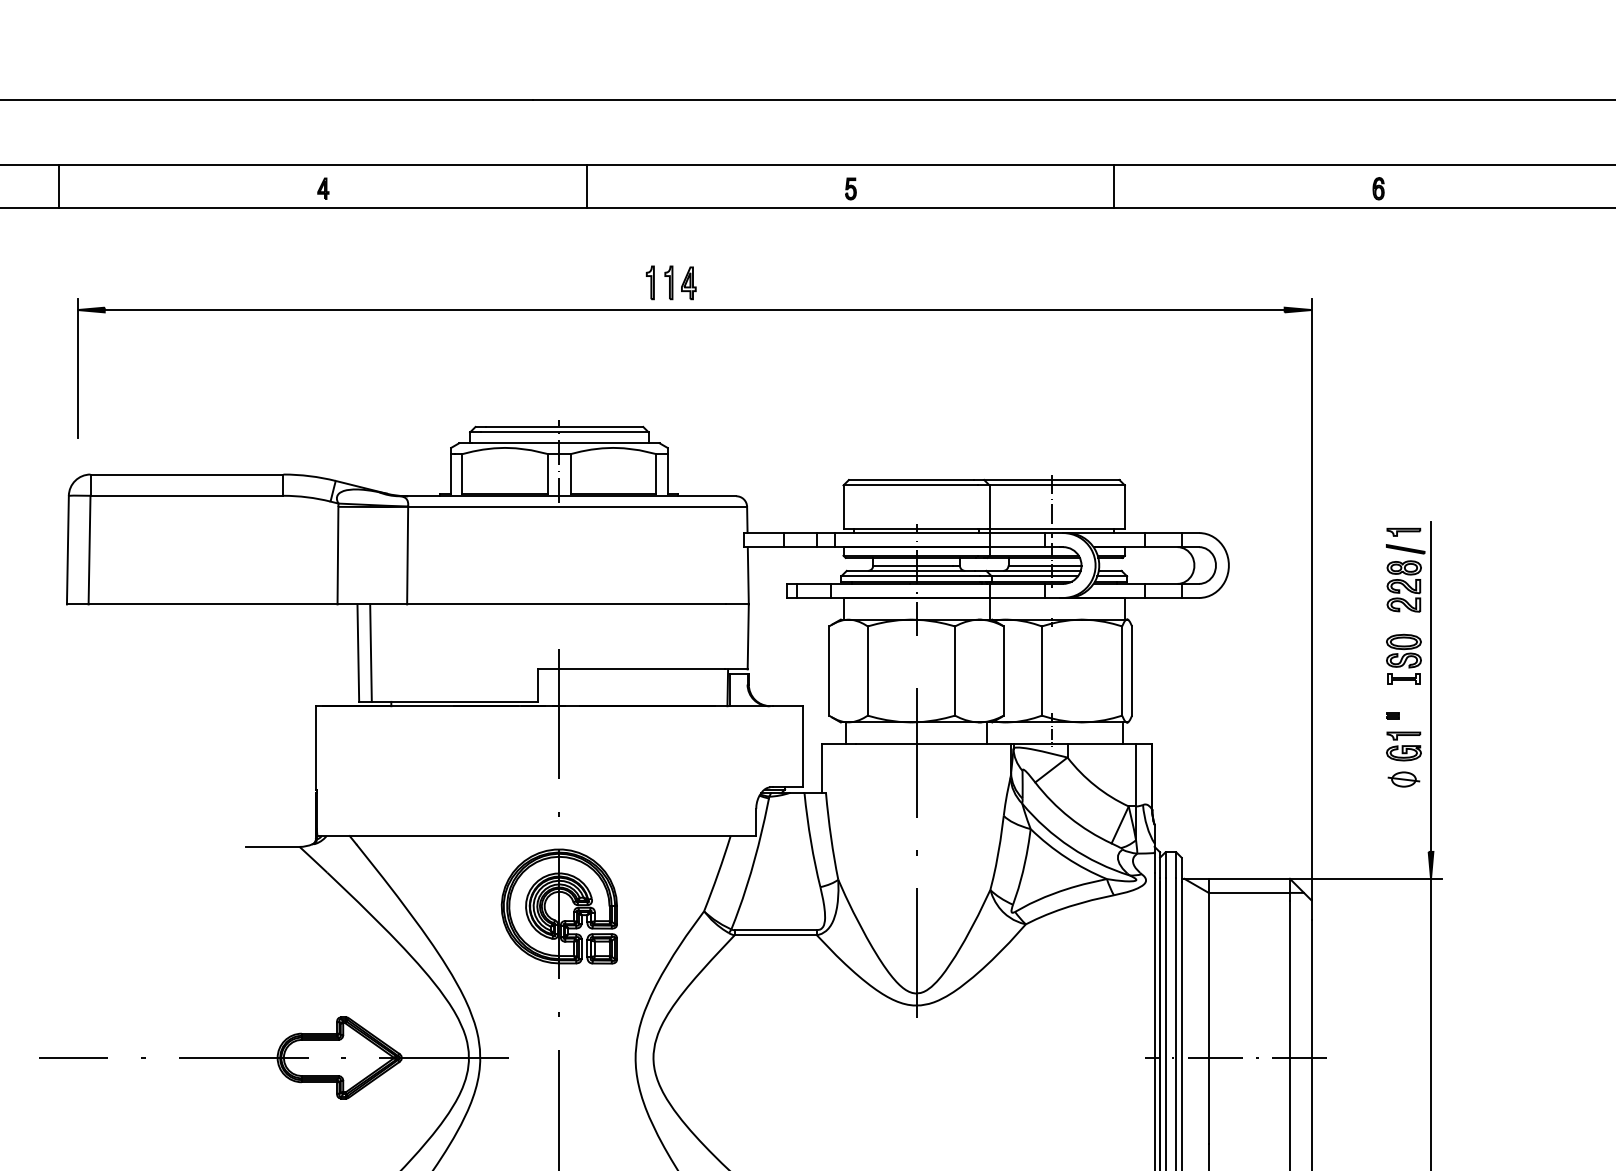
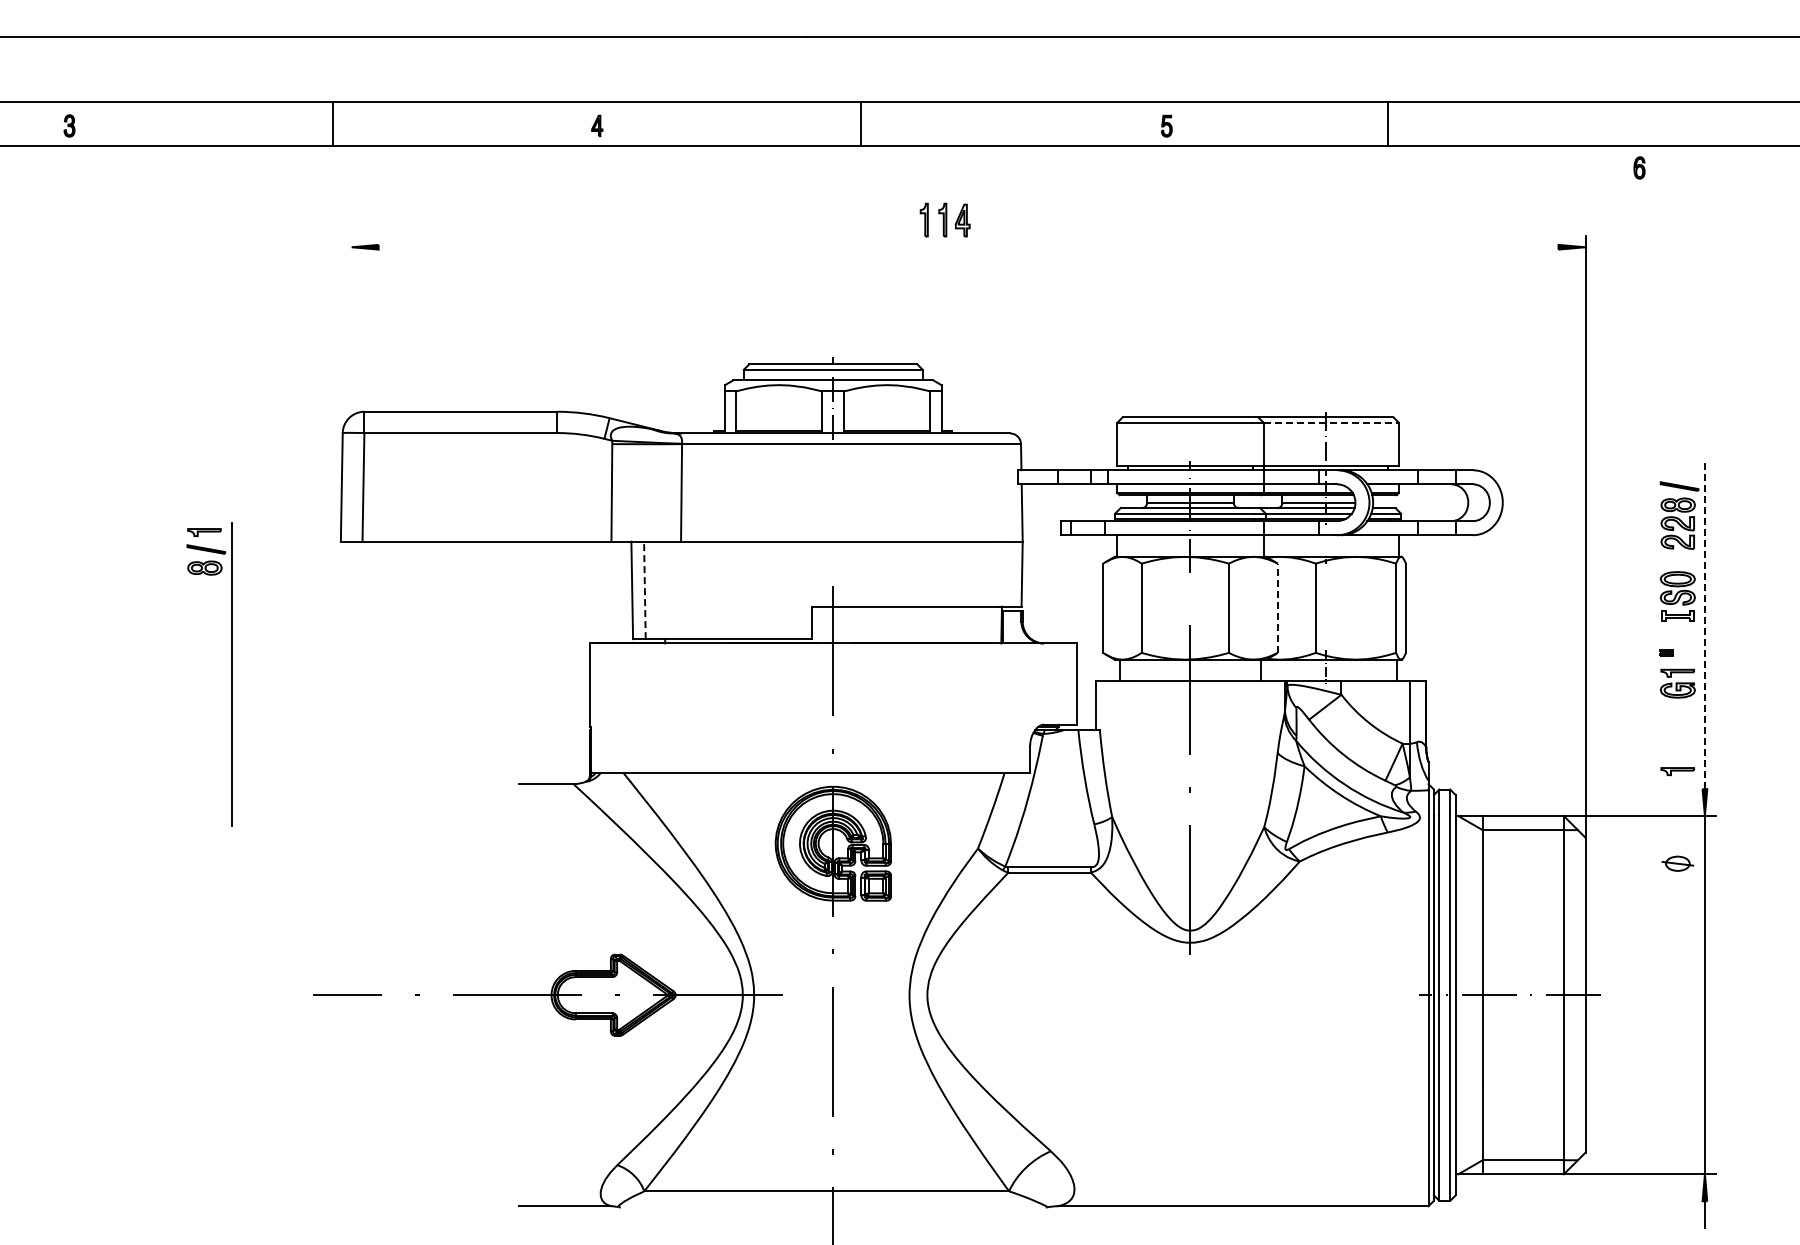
part: (850, 188) -> (1166, 125), moved
part: (1378, 188) -> (1639, 167), moved
line: (694, 310) -> (968, 247), removed
line: (77, 368) -> (351, 305), removed
line: (1057, 485) -> (1331, 422), solid -> dashed
part: (1403, 532) -> (1677, 771), moved
line: (370, 653) -> (644, 590), solid -> dashed
line: (1003, 671) -> (1277, 608), solid -> dashed
line: (1430, 687) -> (1704, 624), solid -> dashed
part: (1403, 779) -> (1677, 863), moved

